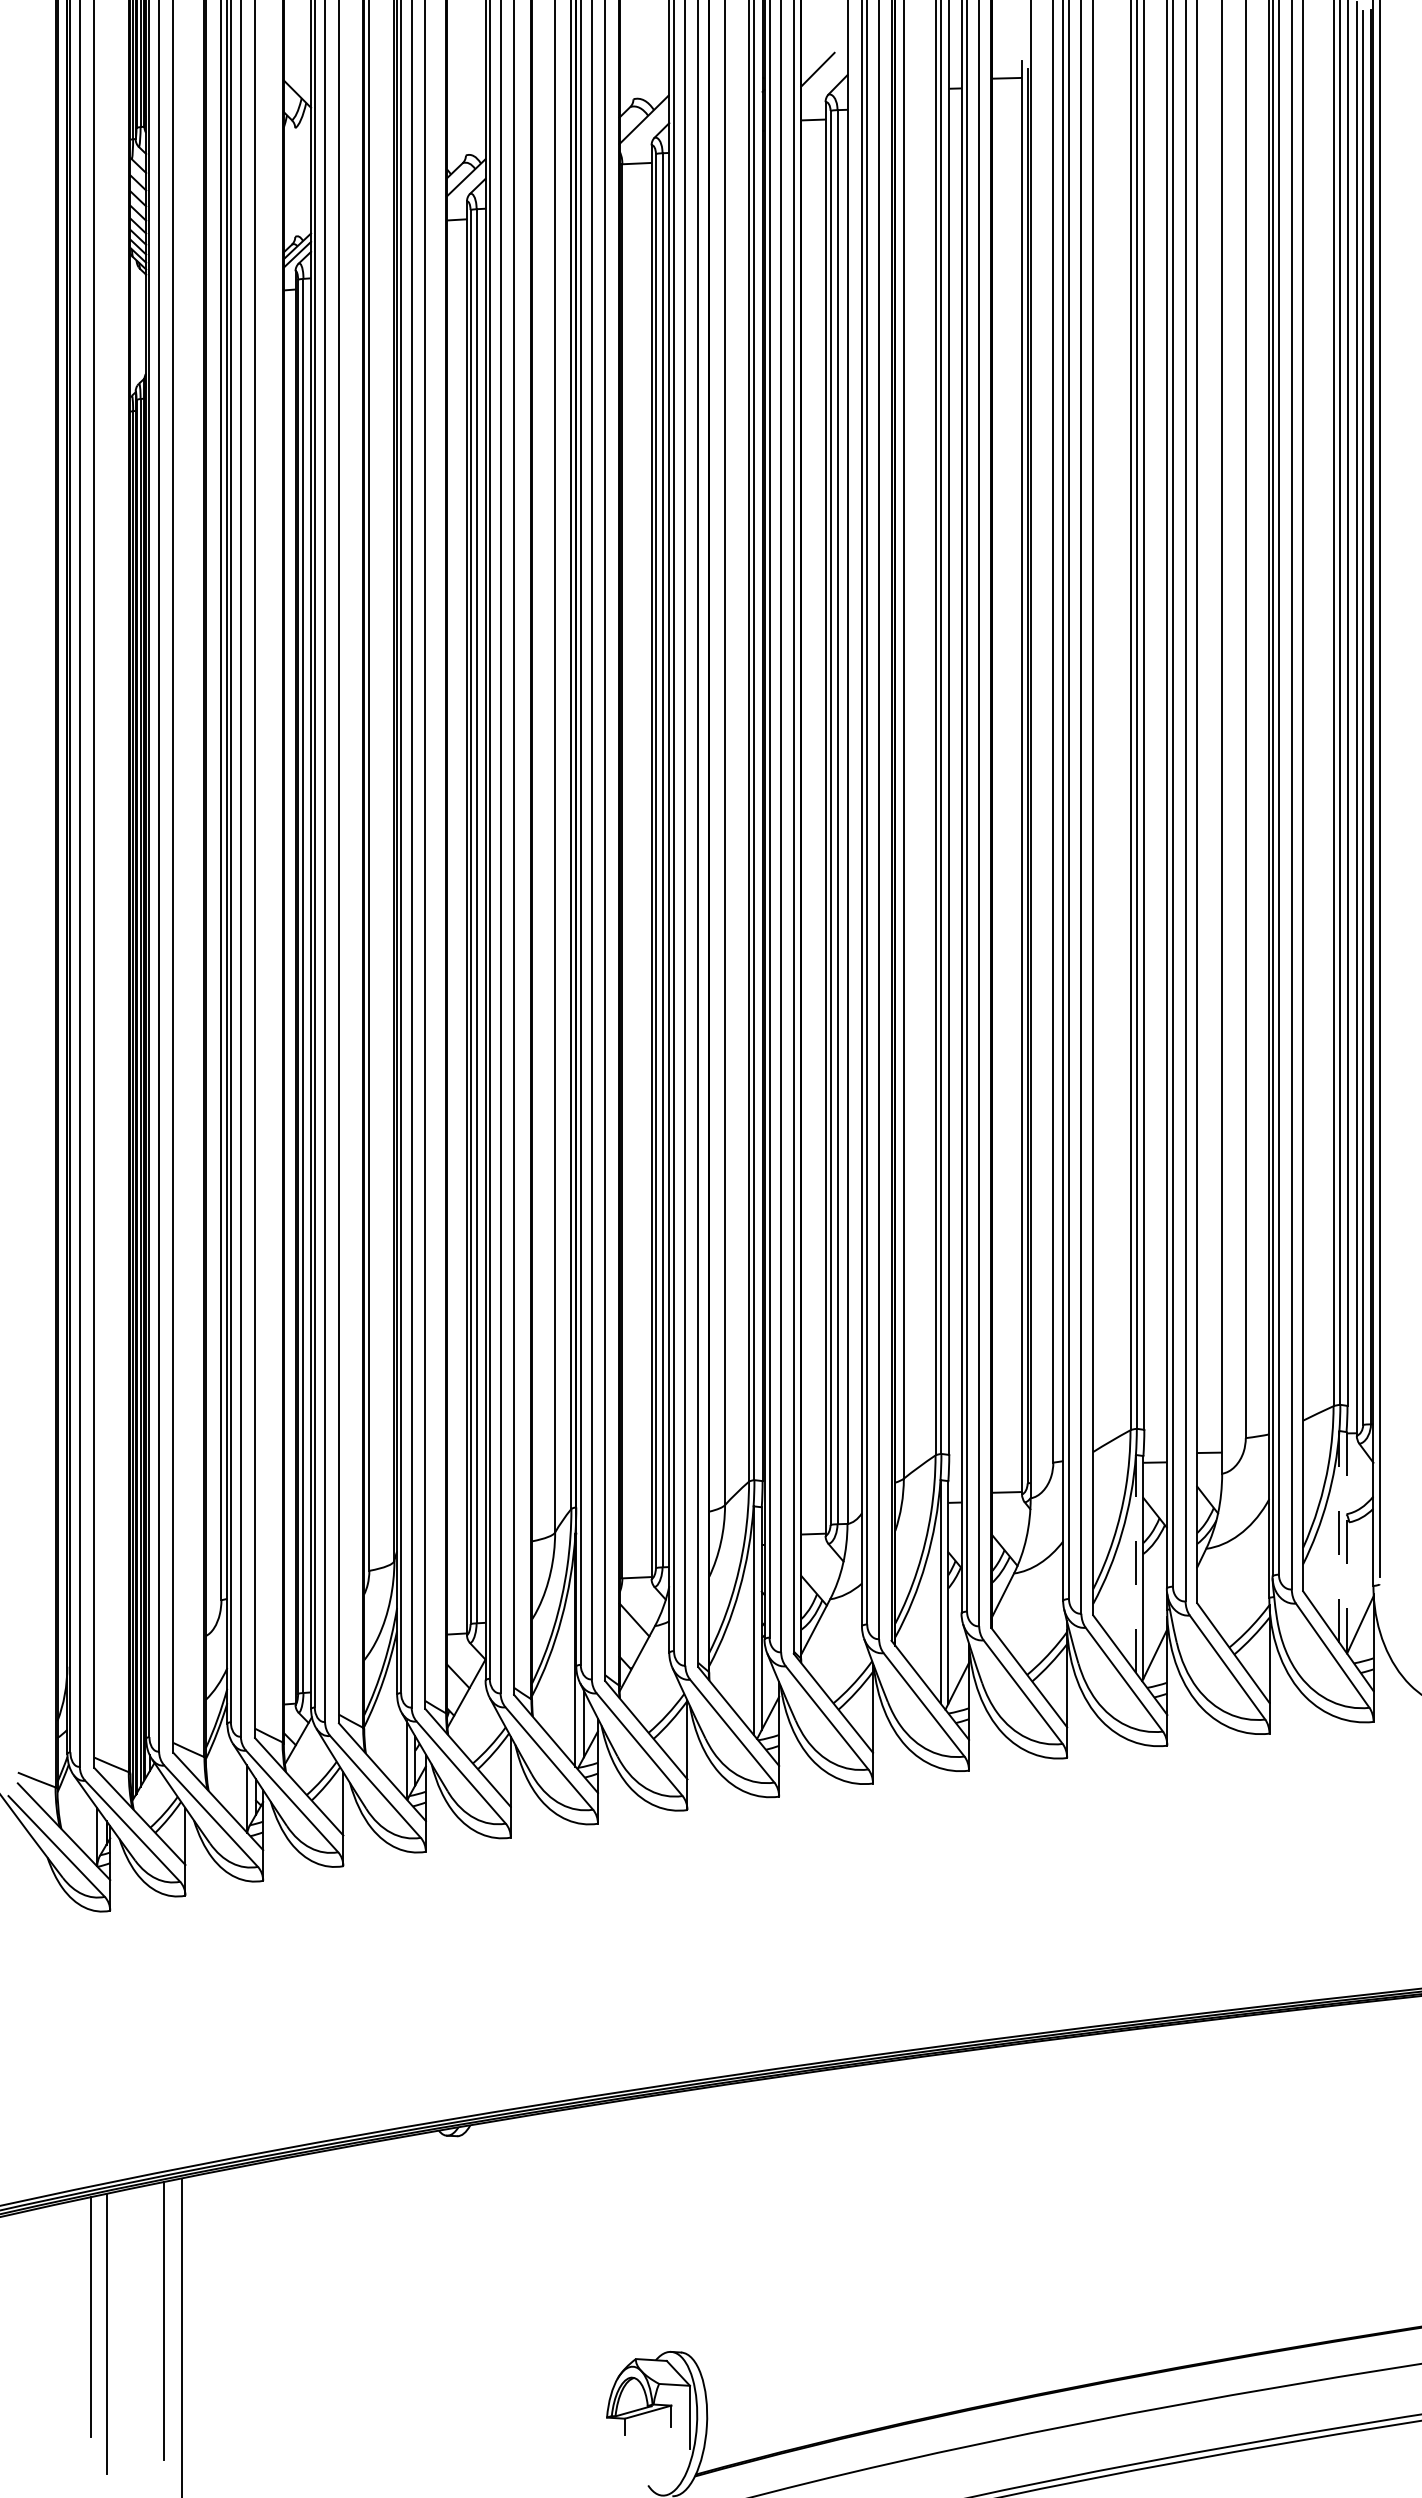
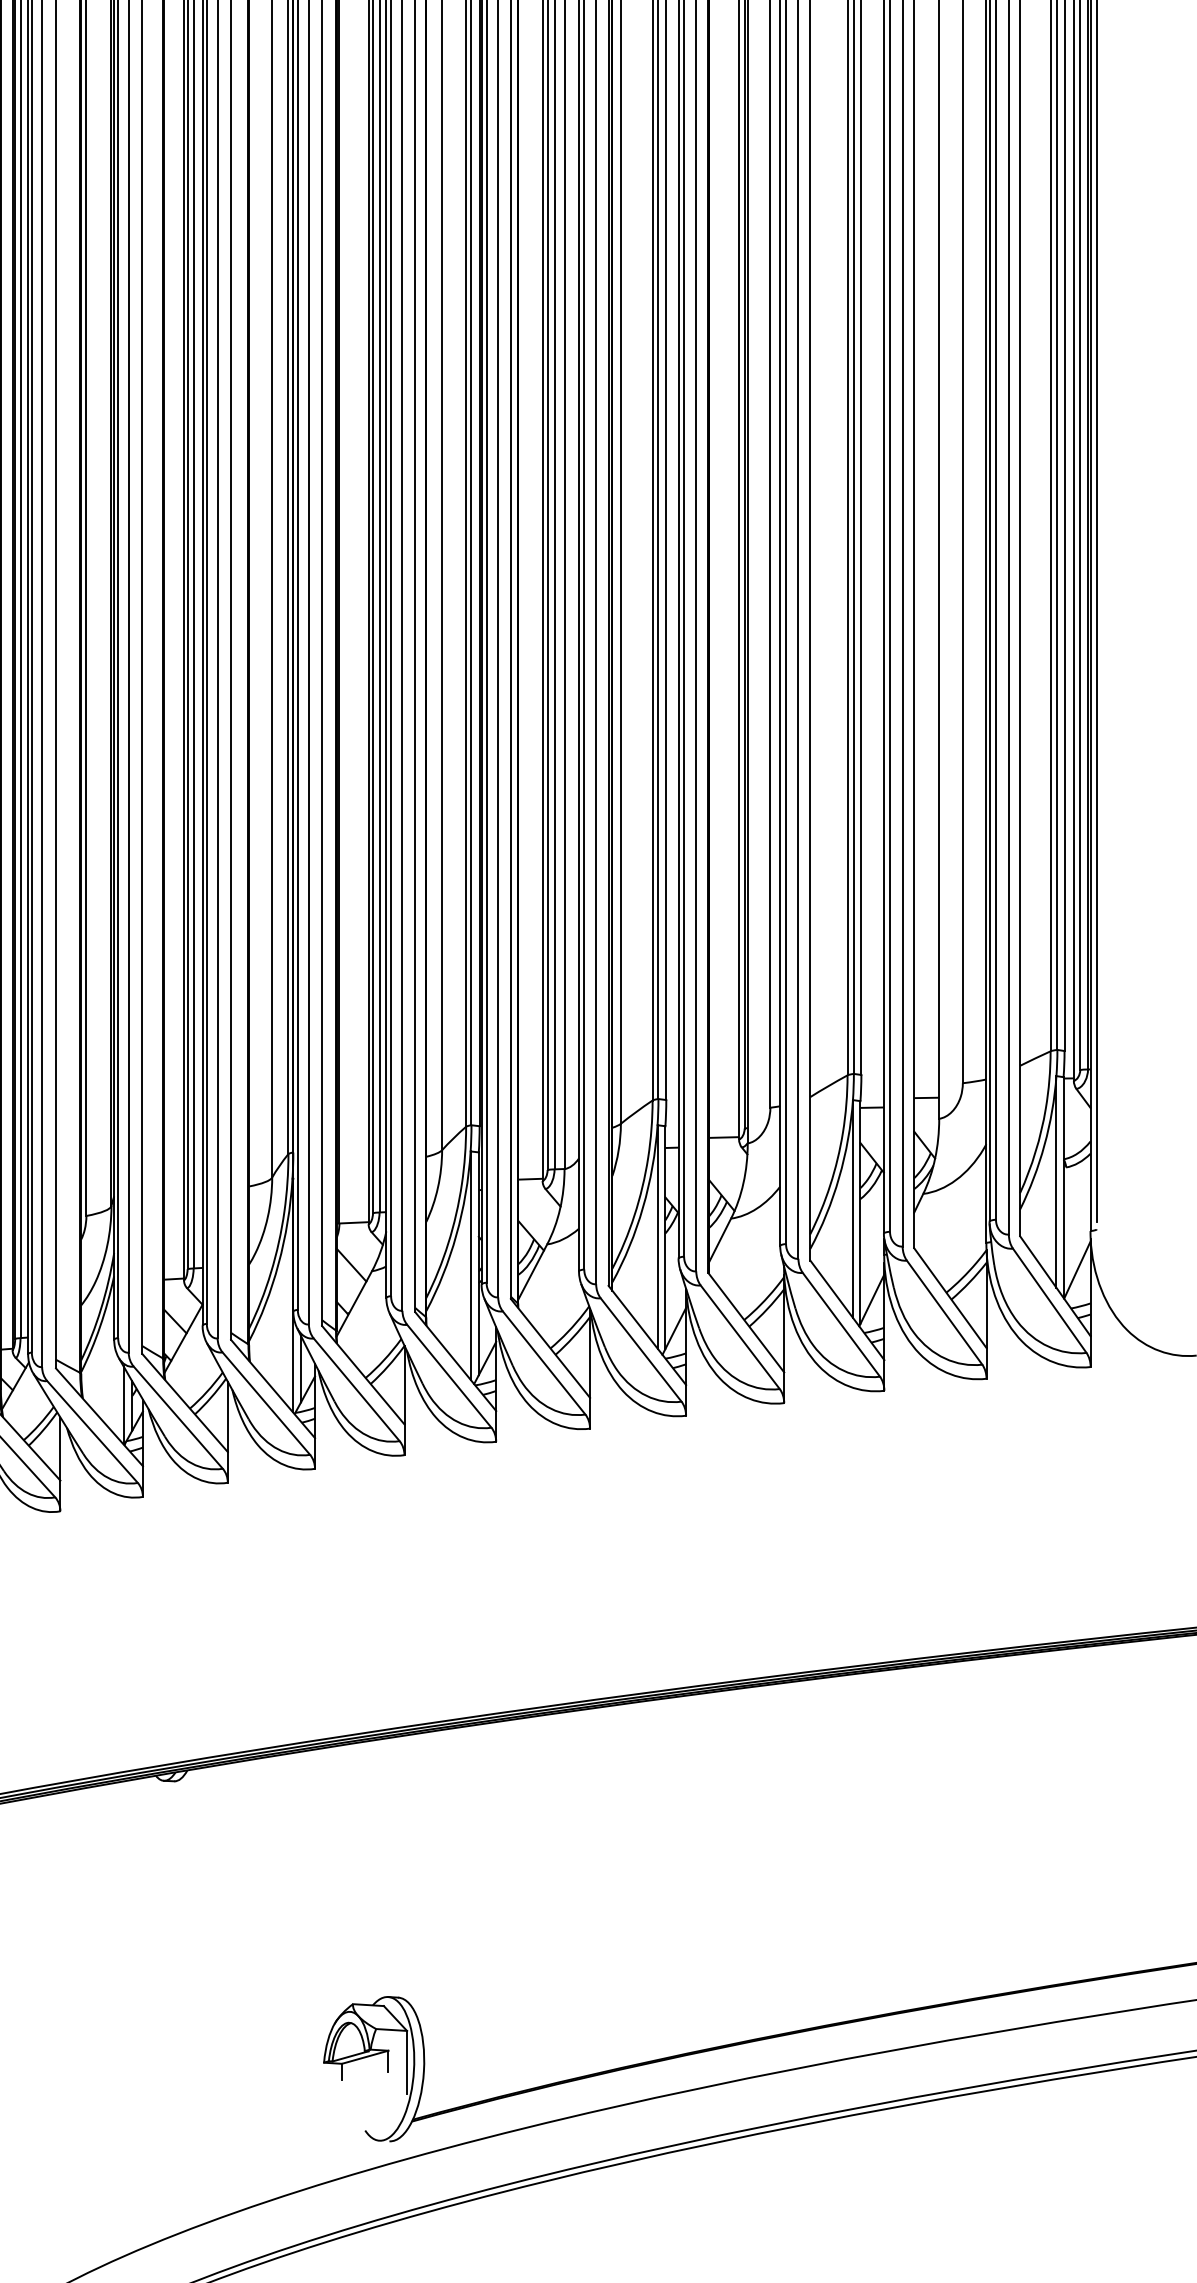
line: (1339, 1536) -> (1056, 1181), dashed -> solid
line: (1346, 1542) -> (1063, 1187), dashed -> solid
line: (1135, 1563) -> (852, 1208), dashed -> solid

